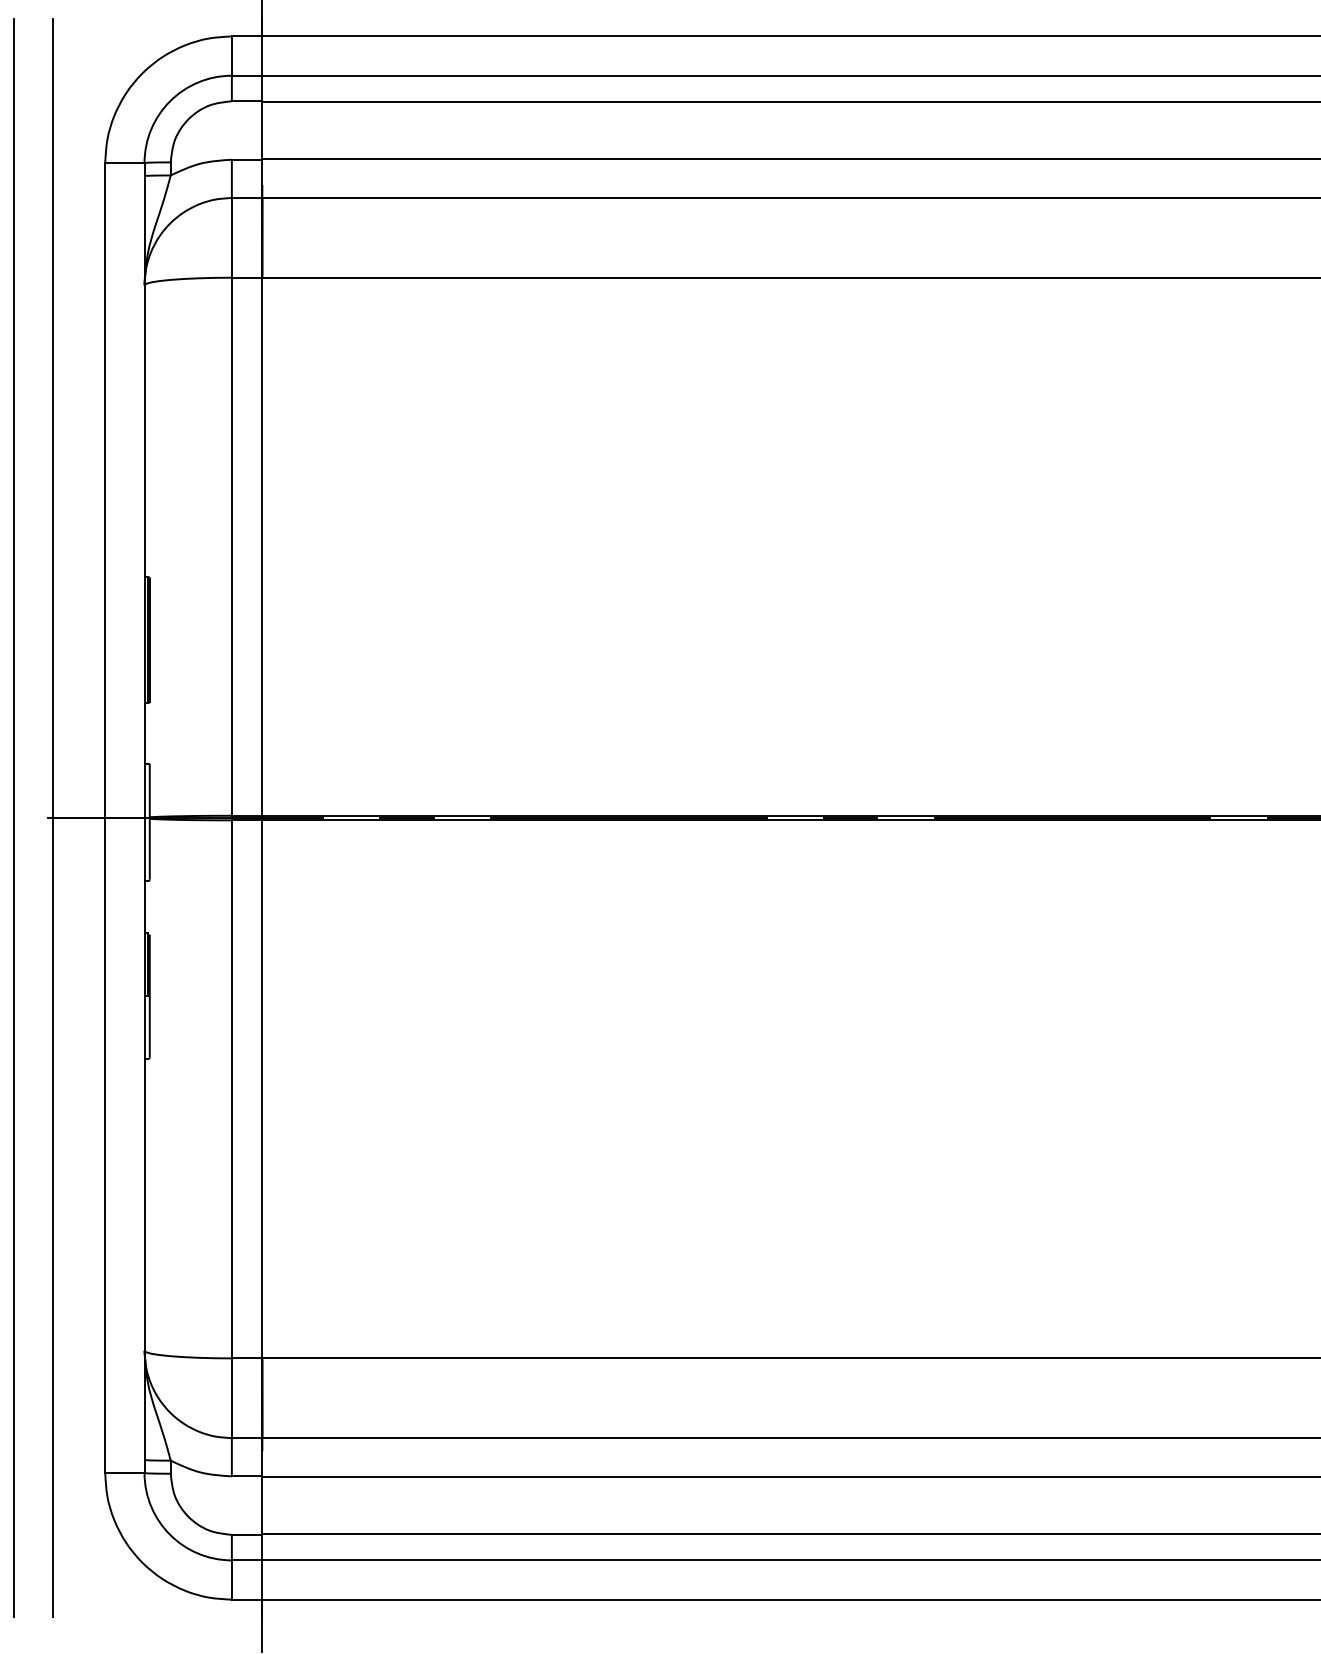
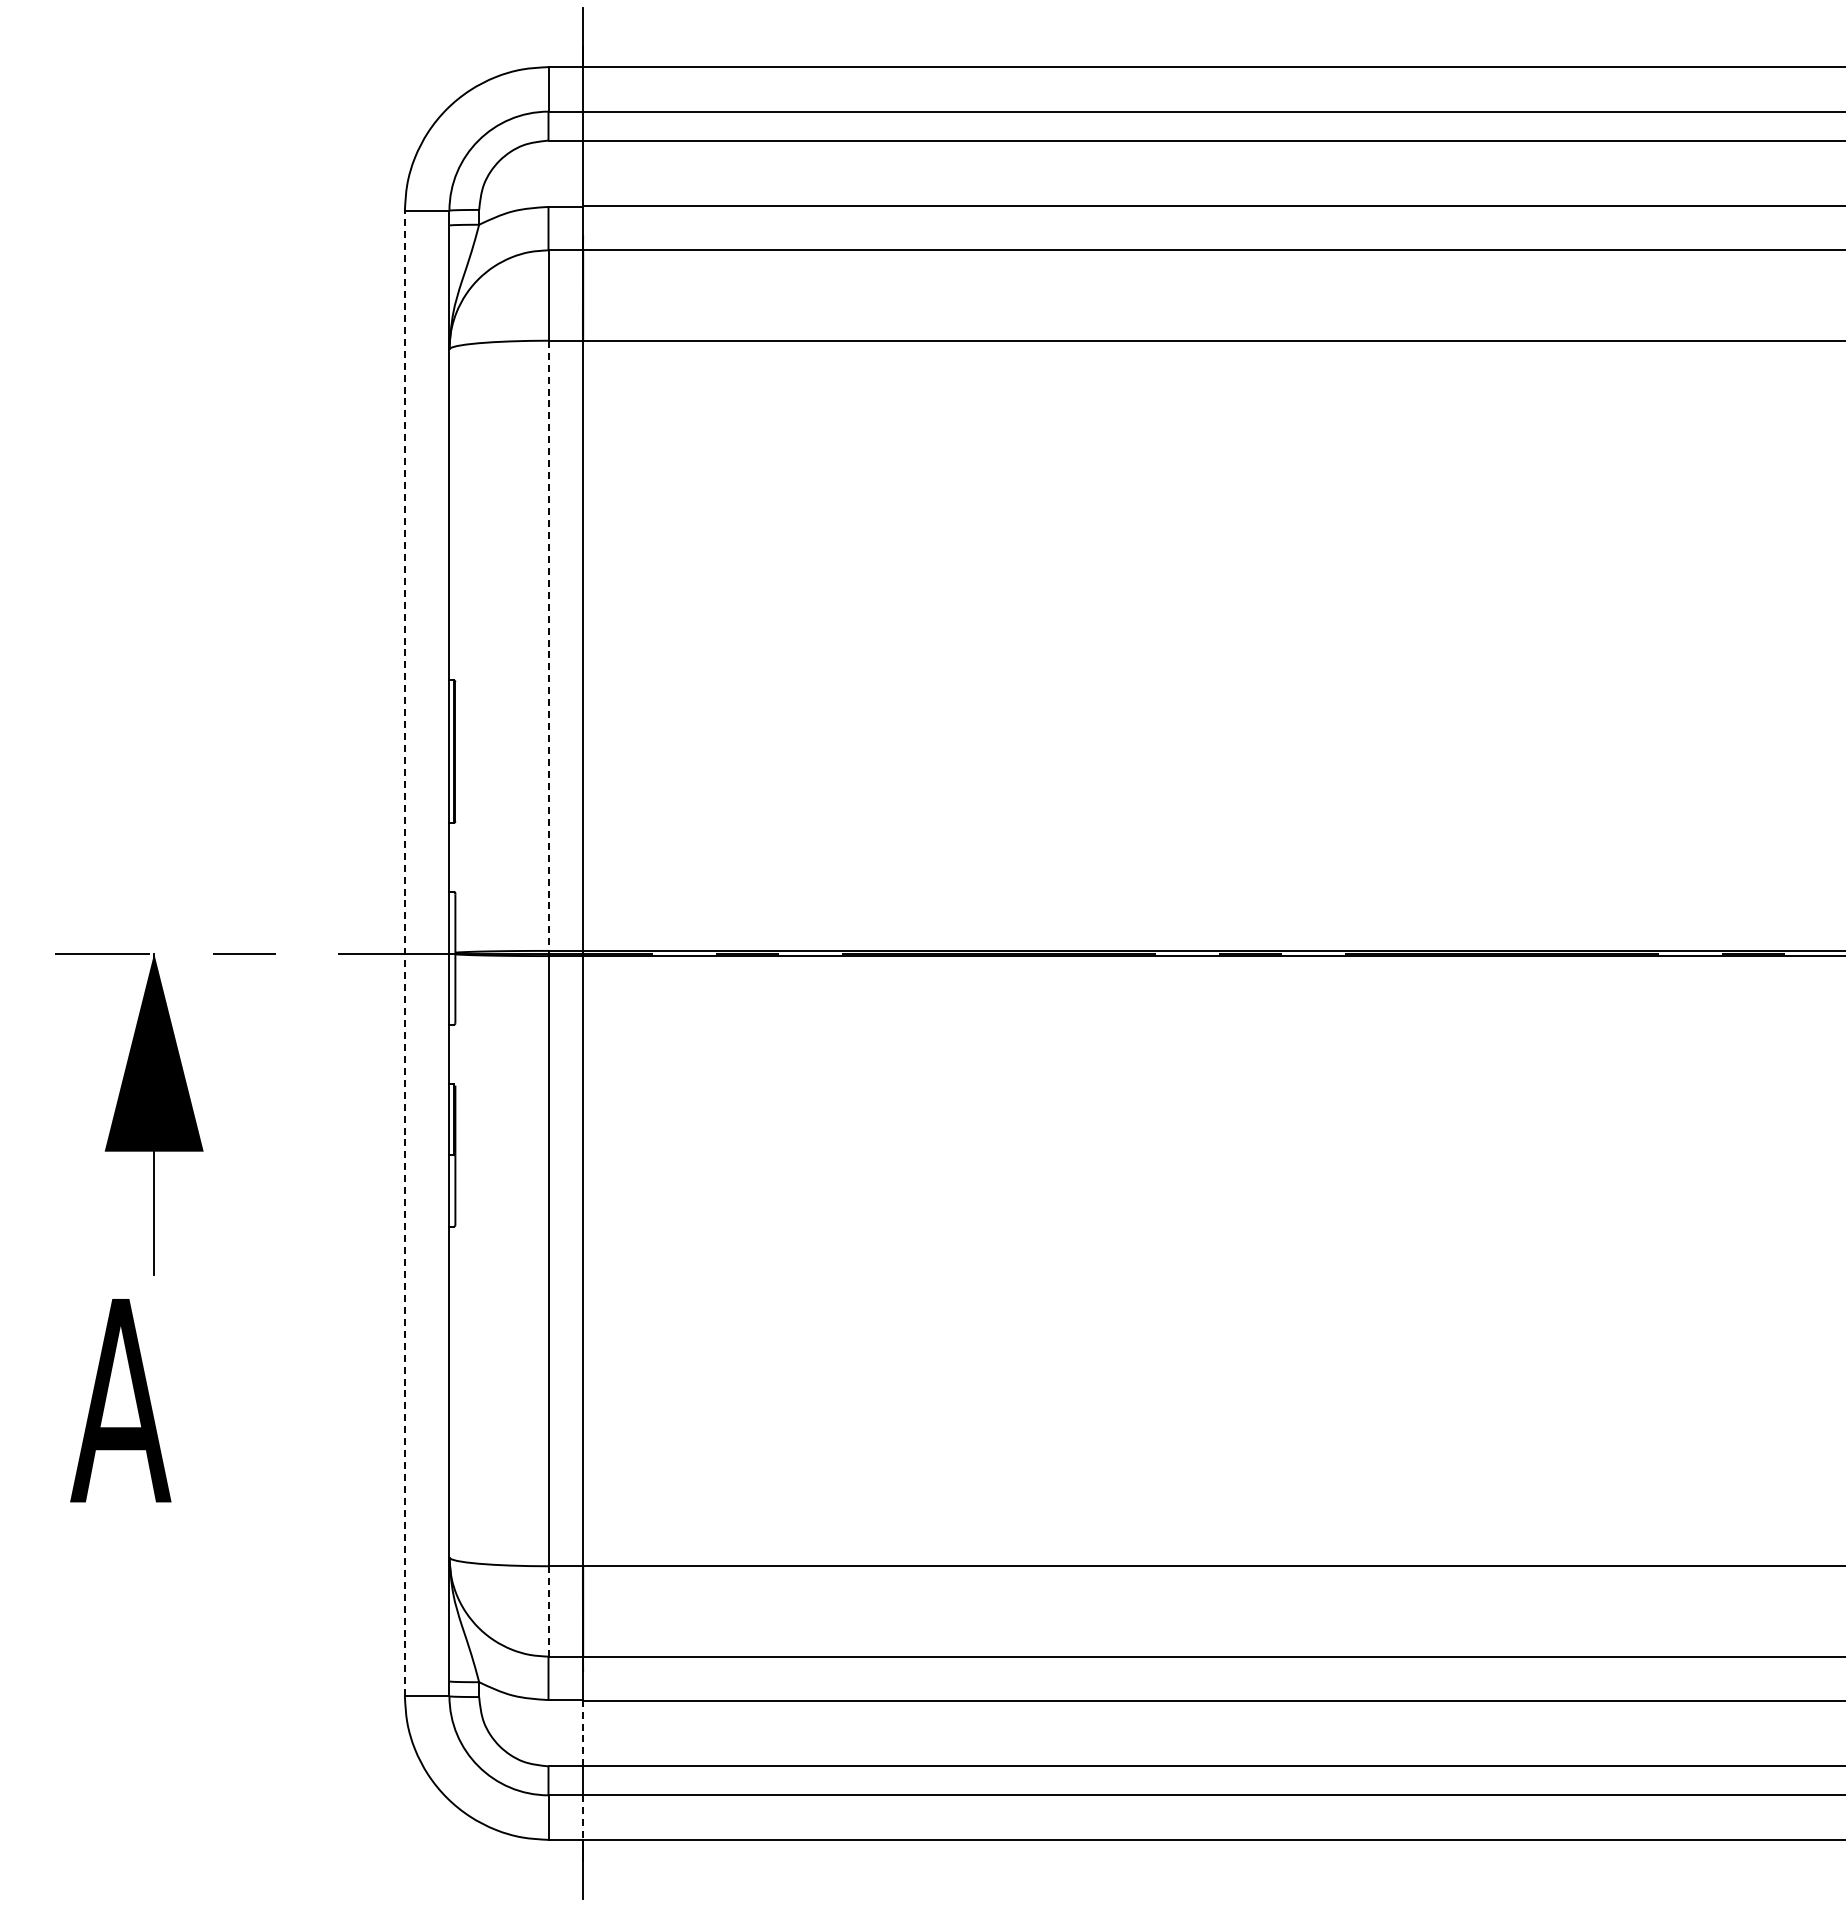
line: (231, 547) -> (548, 646), solid -> dashed
line: (13, 818) -> (300, 953), removed
line: (52, 818) -> (345, 953), removed
line: (104, 818) -> (404, 953), solid -> dashed
line: (231, 1397) -> (548, 1610), solid -> dashed
line: (262, 1504) -> (583, 1732), solid -> dashed
line: (262, 1580) -> (583, 1818), solid -> dashed

